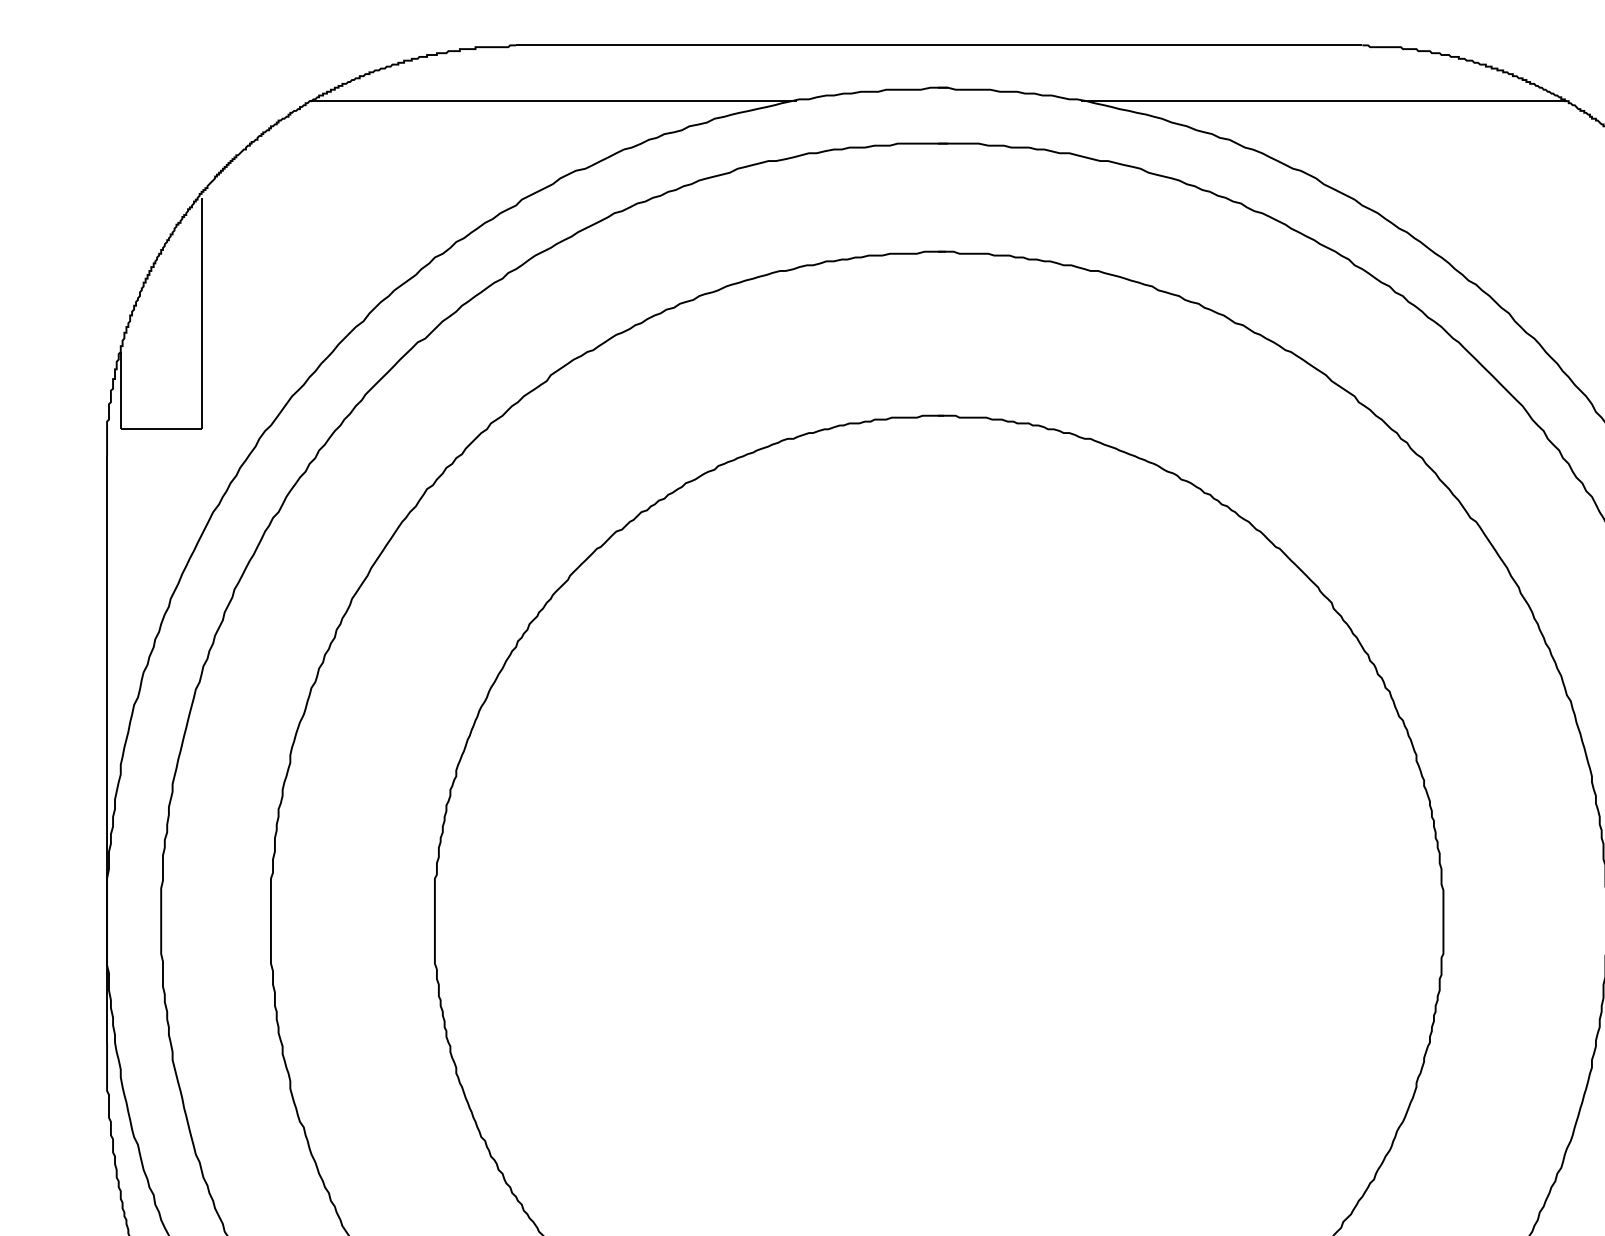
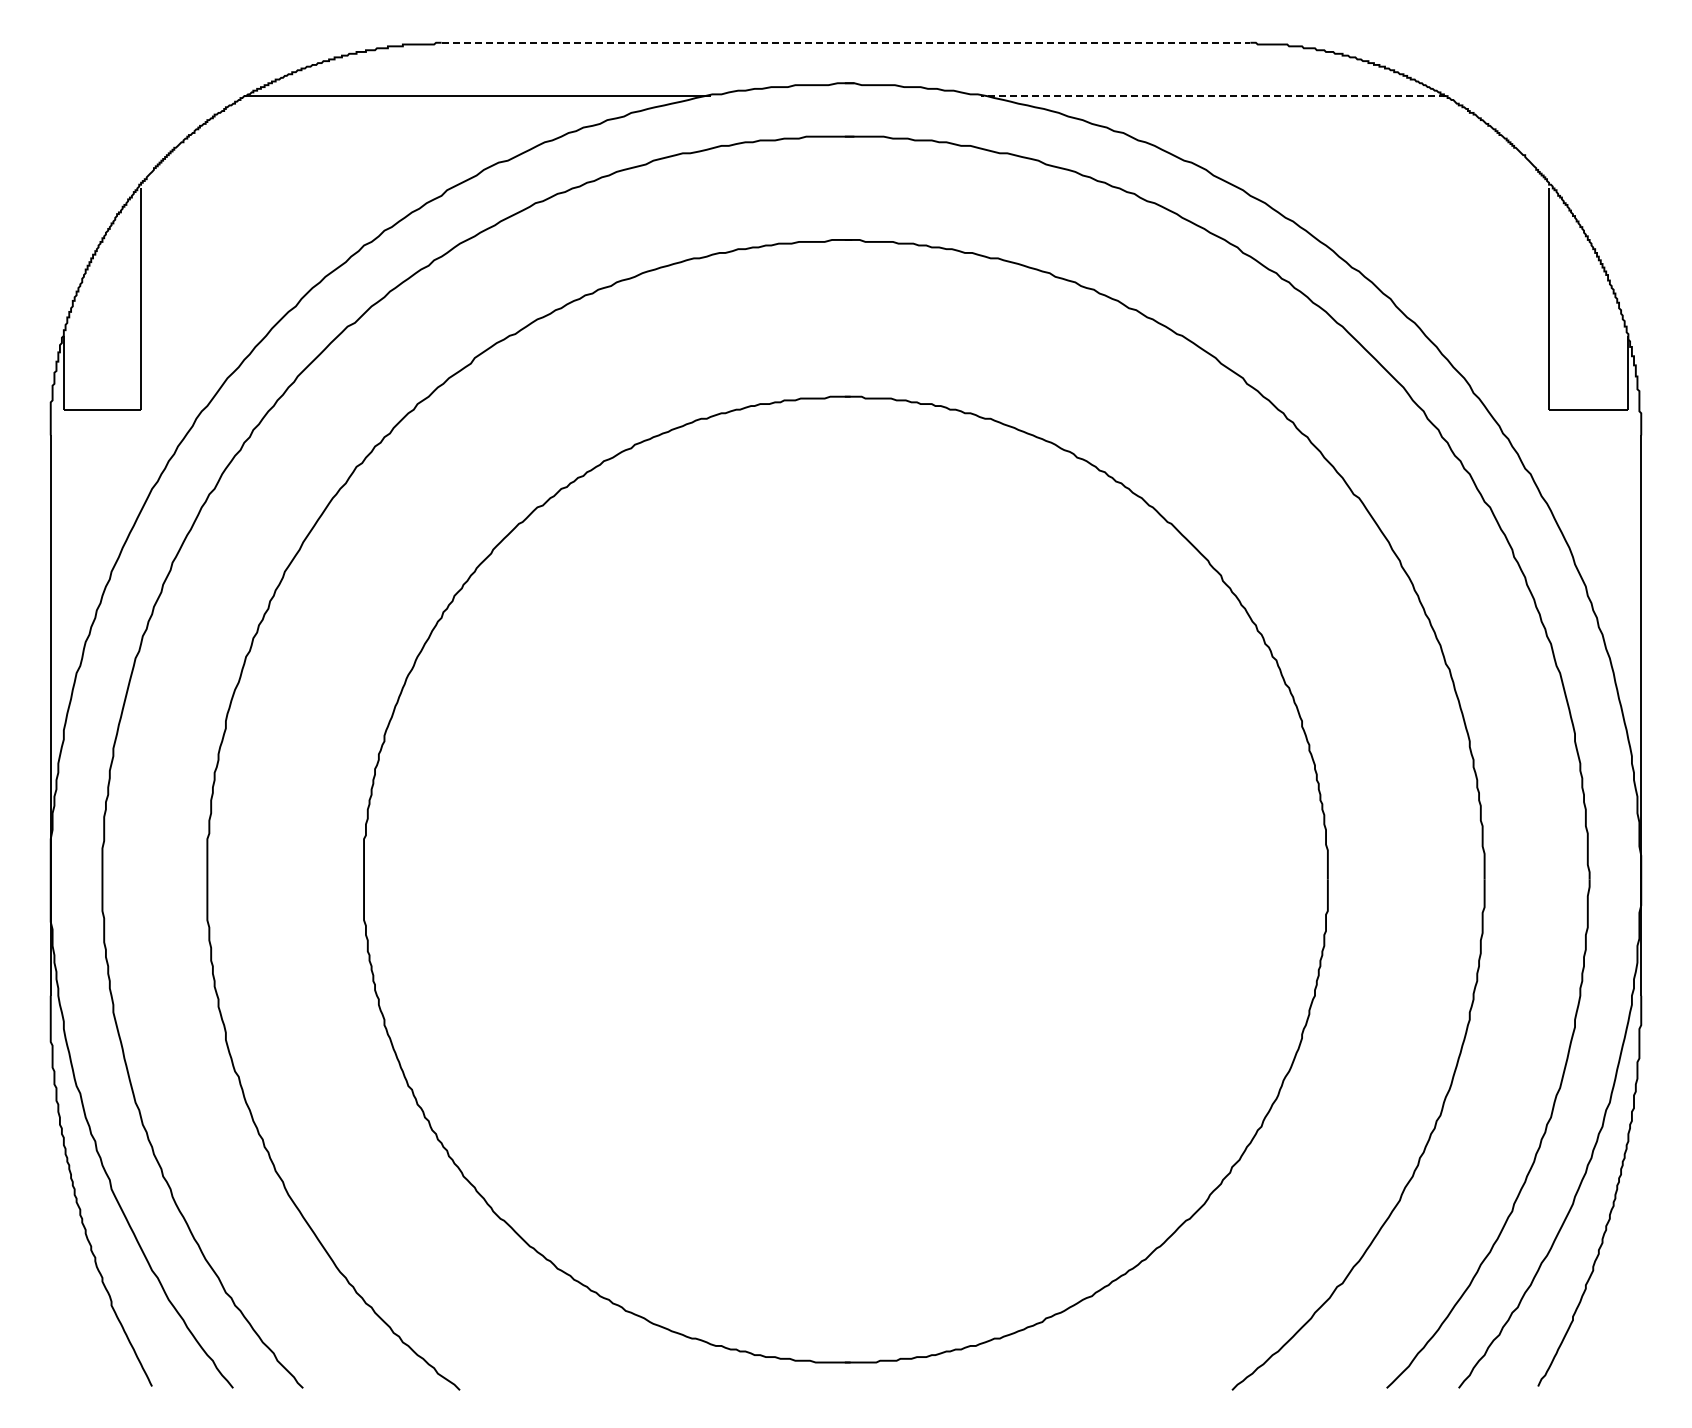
line: (939, 45) -> (846, 42), solid -> dashed
line: (1323, 101) -> (1213, 96), solid -> dashed

